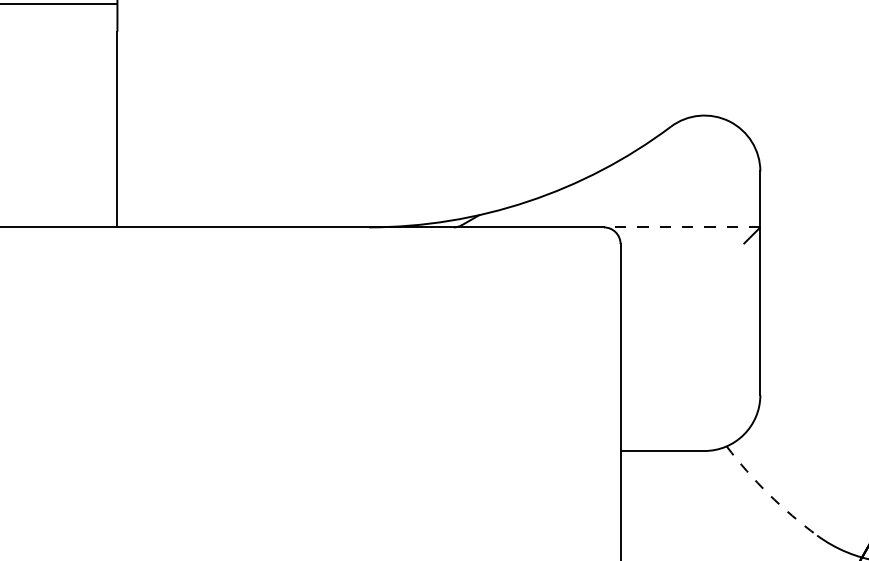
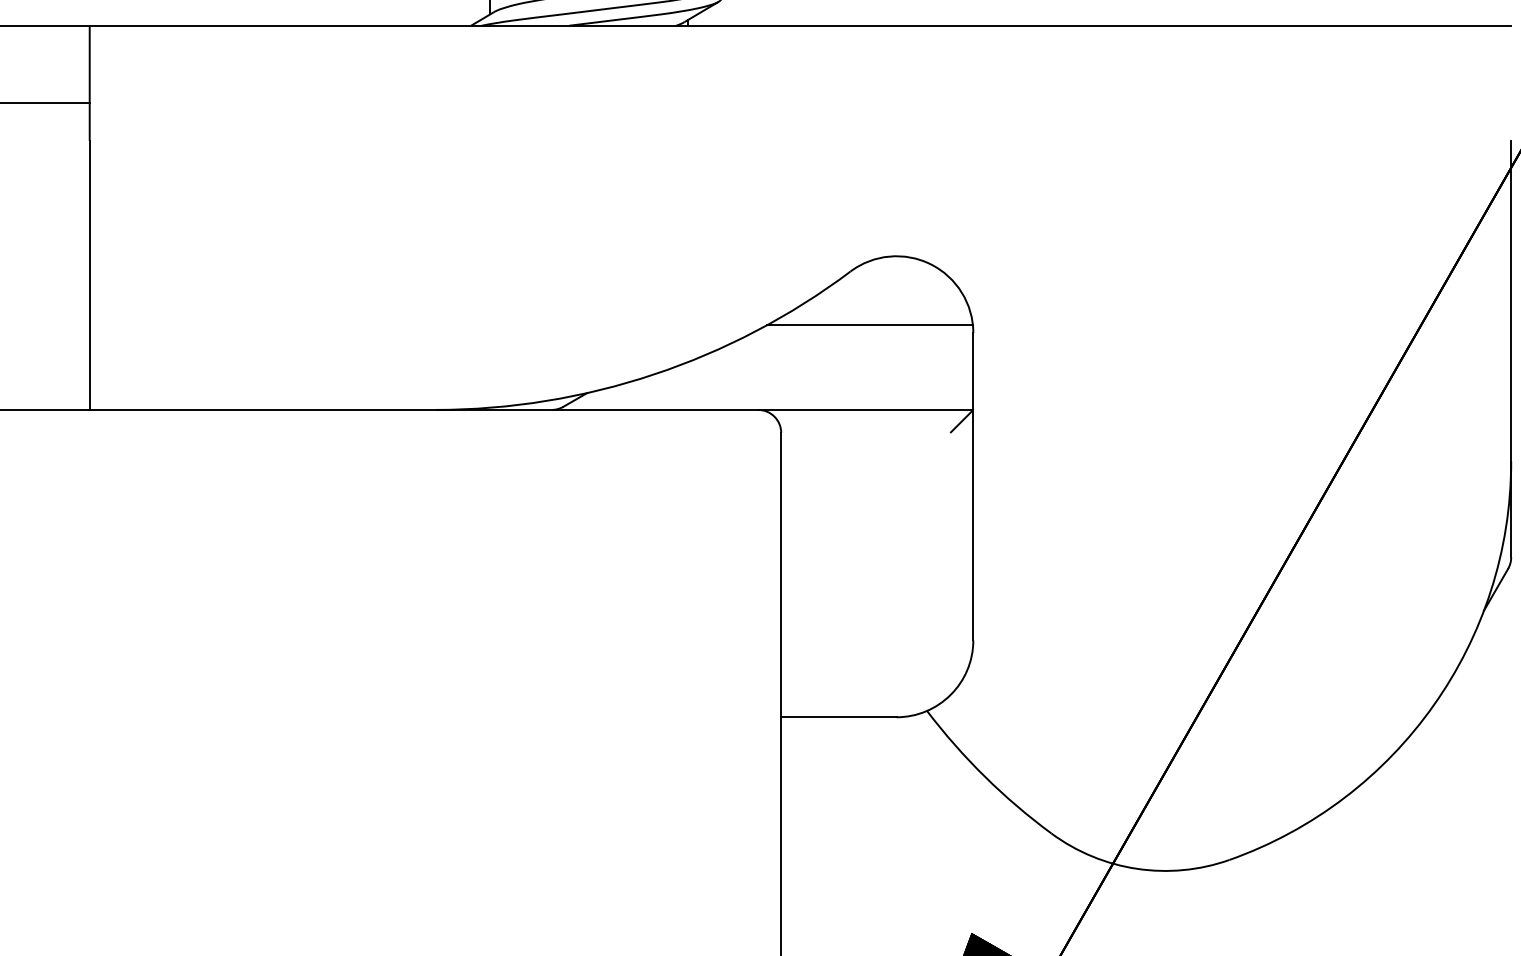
line: (684, 165) -> (869, 325), added
line: (681, 227) -> (865, 409), dashed -> solid
arc: (768, 494) -> (984, 776), dashed -> solid

